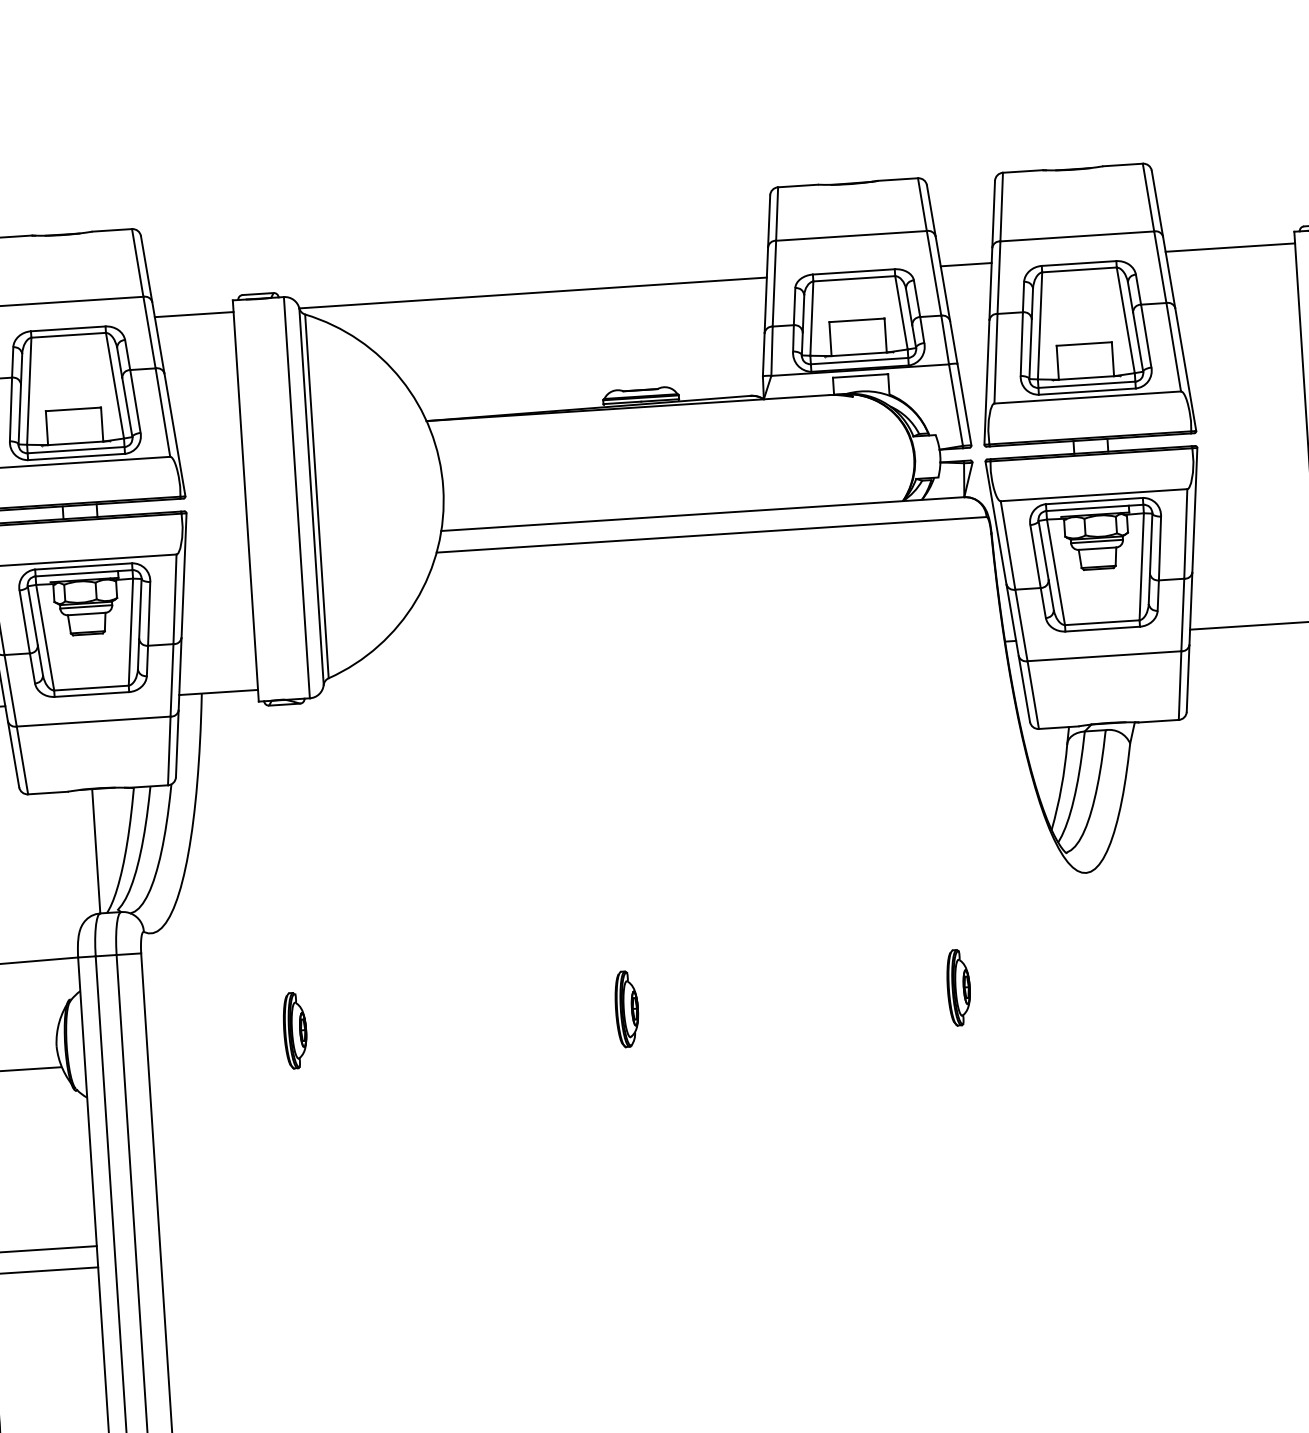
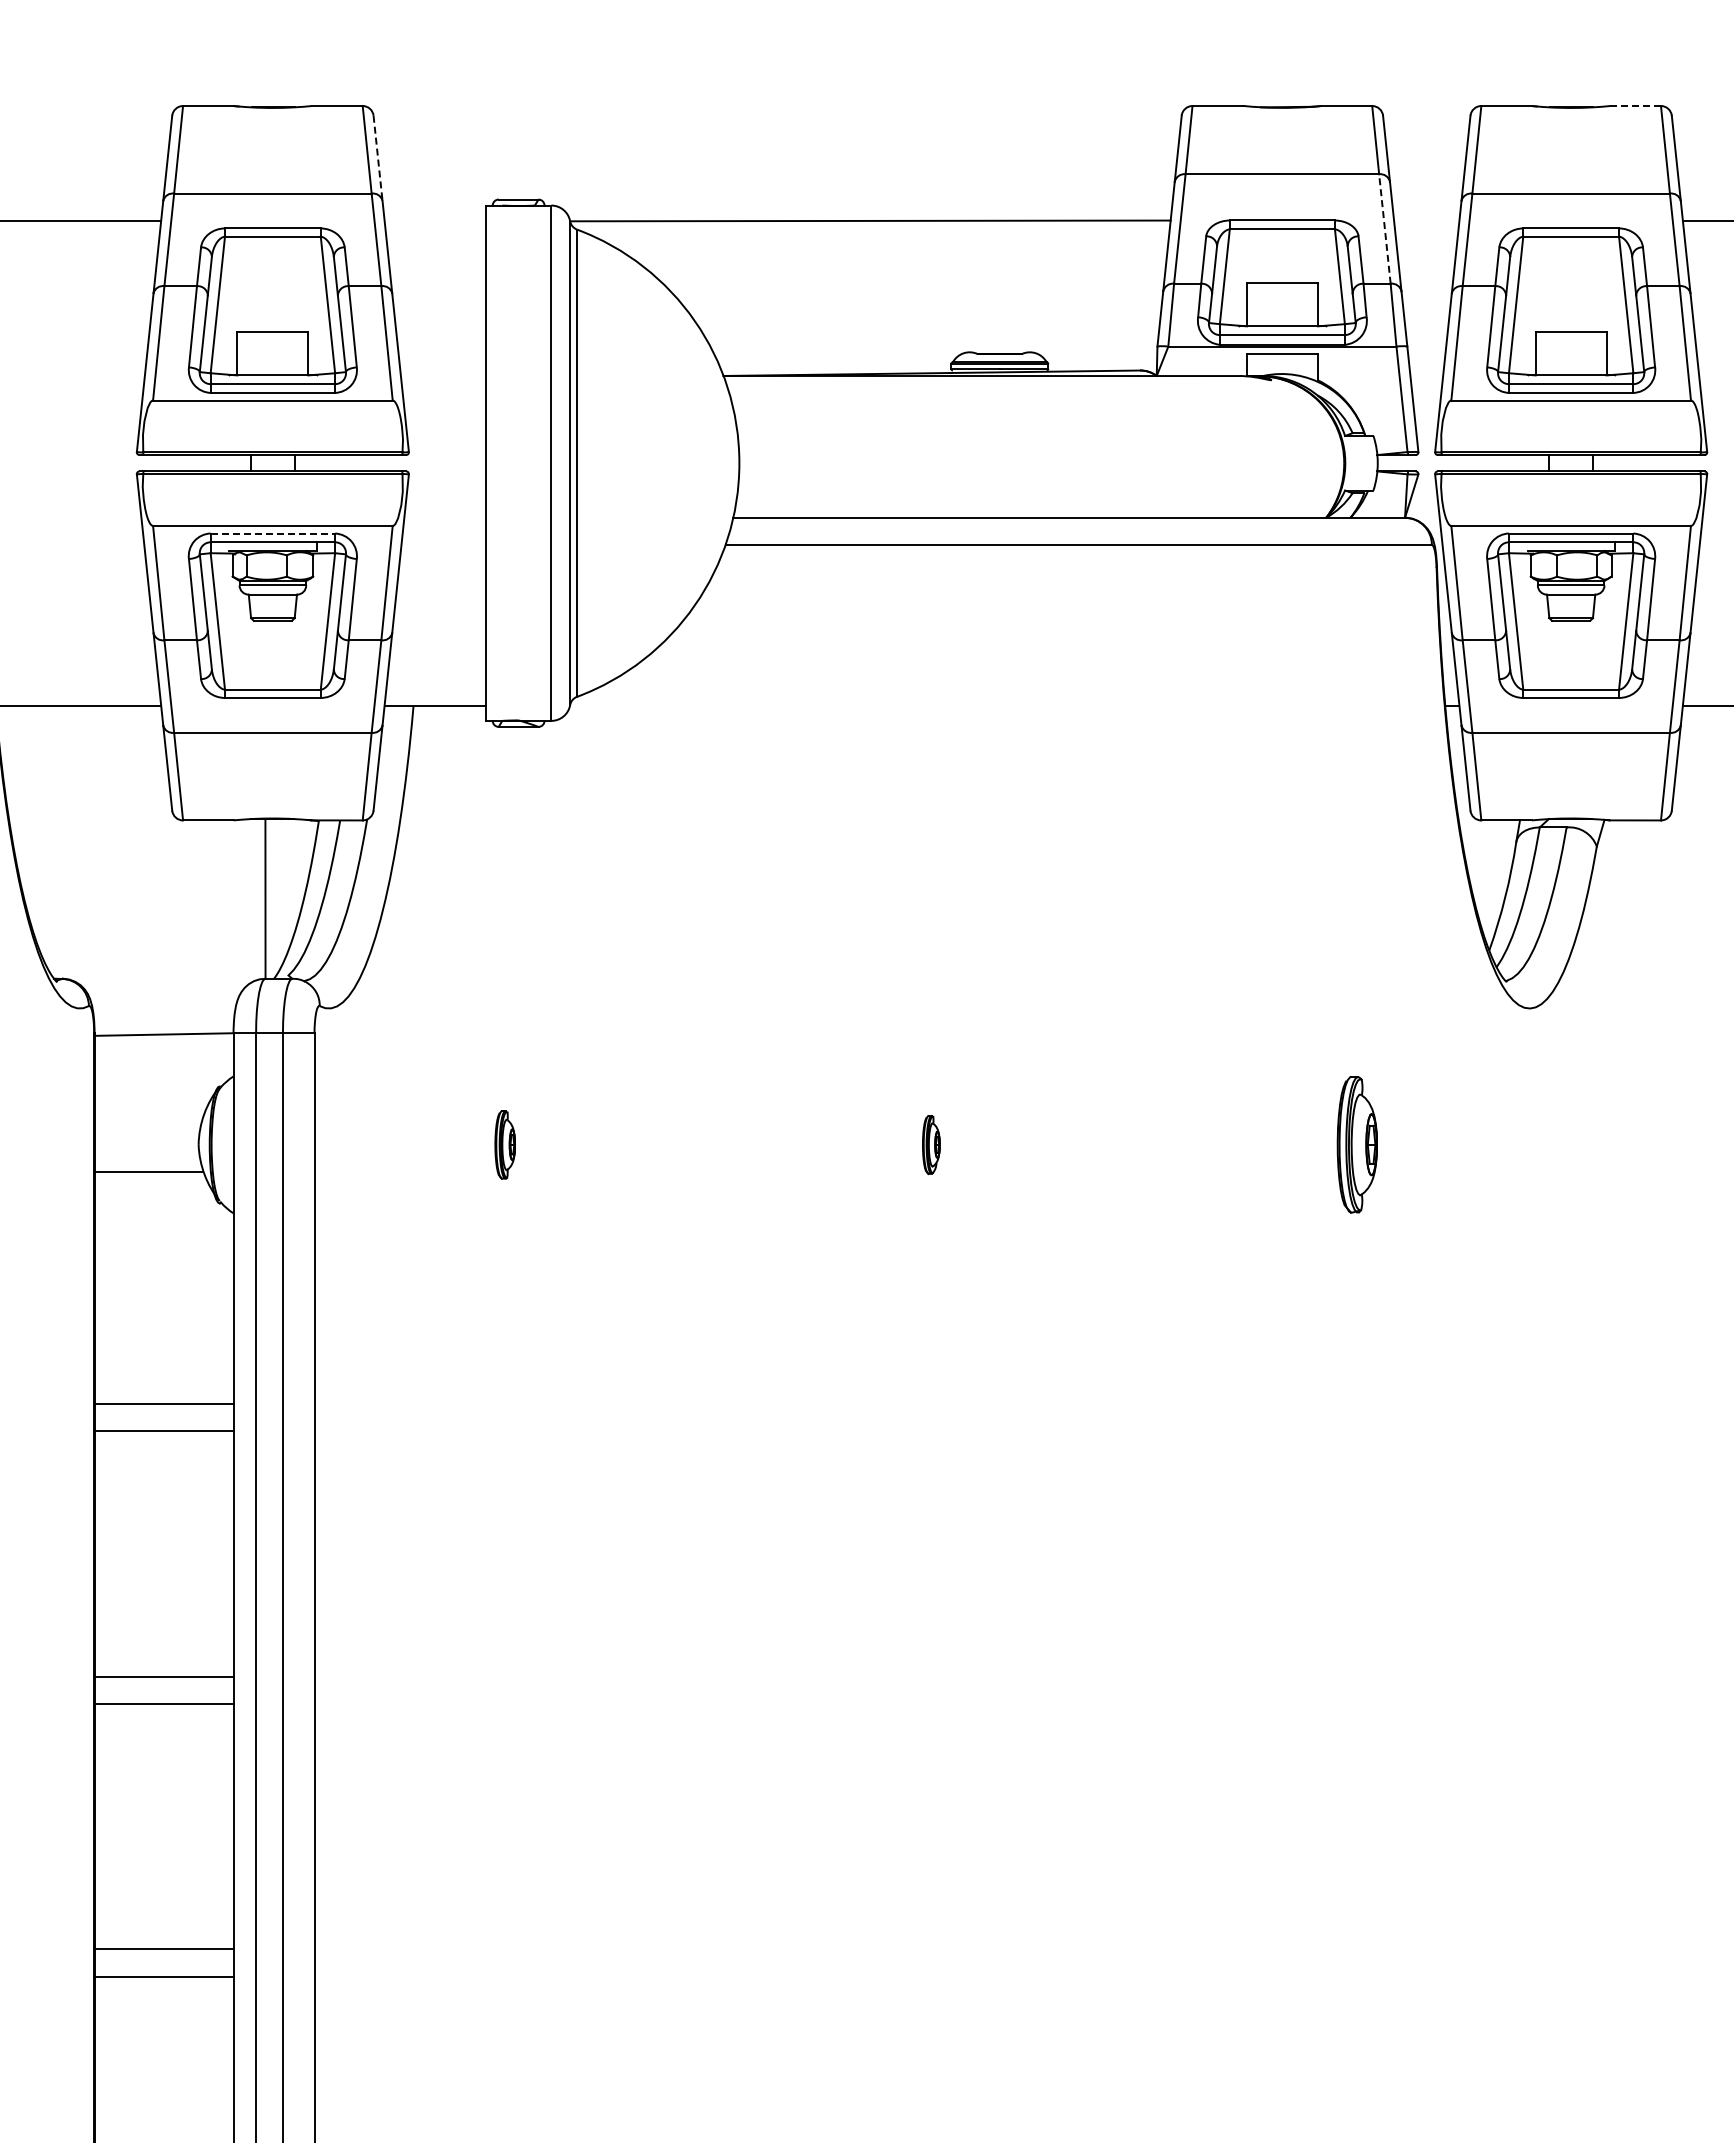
line: (1122, 165) -> (1634, 106), solid -> dashed
line: (966, 264) -> (1426, 220), removed
line: (146, 269) -> (378, 158), solid -> dashed
line: (933, 272) -> (1384, 228), solid -> dashed
line: (193, 314) -> (434, 220), removed
line: (84, 566) -> (273, 533), solid -> dashed
part: (958, 987) -> (1357, 1144), size x1.4
part: (627, 1008) -> (931, 1144), size x0.6
part: (295, 1030) -> (505, 1144), size x0.7

